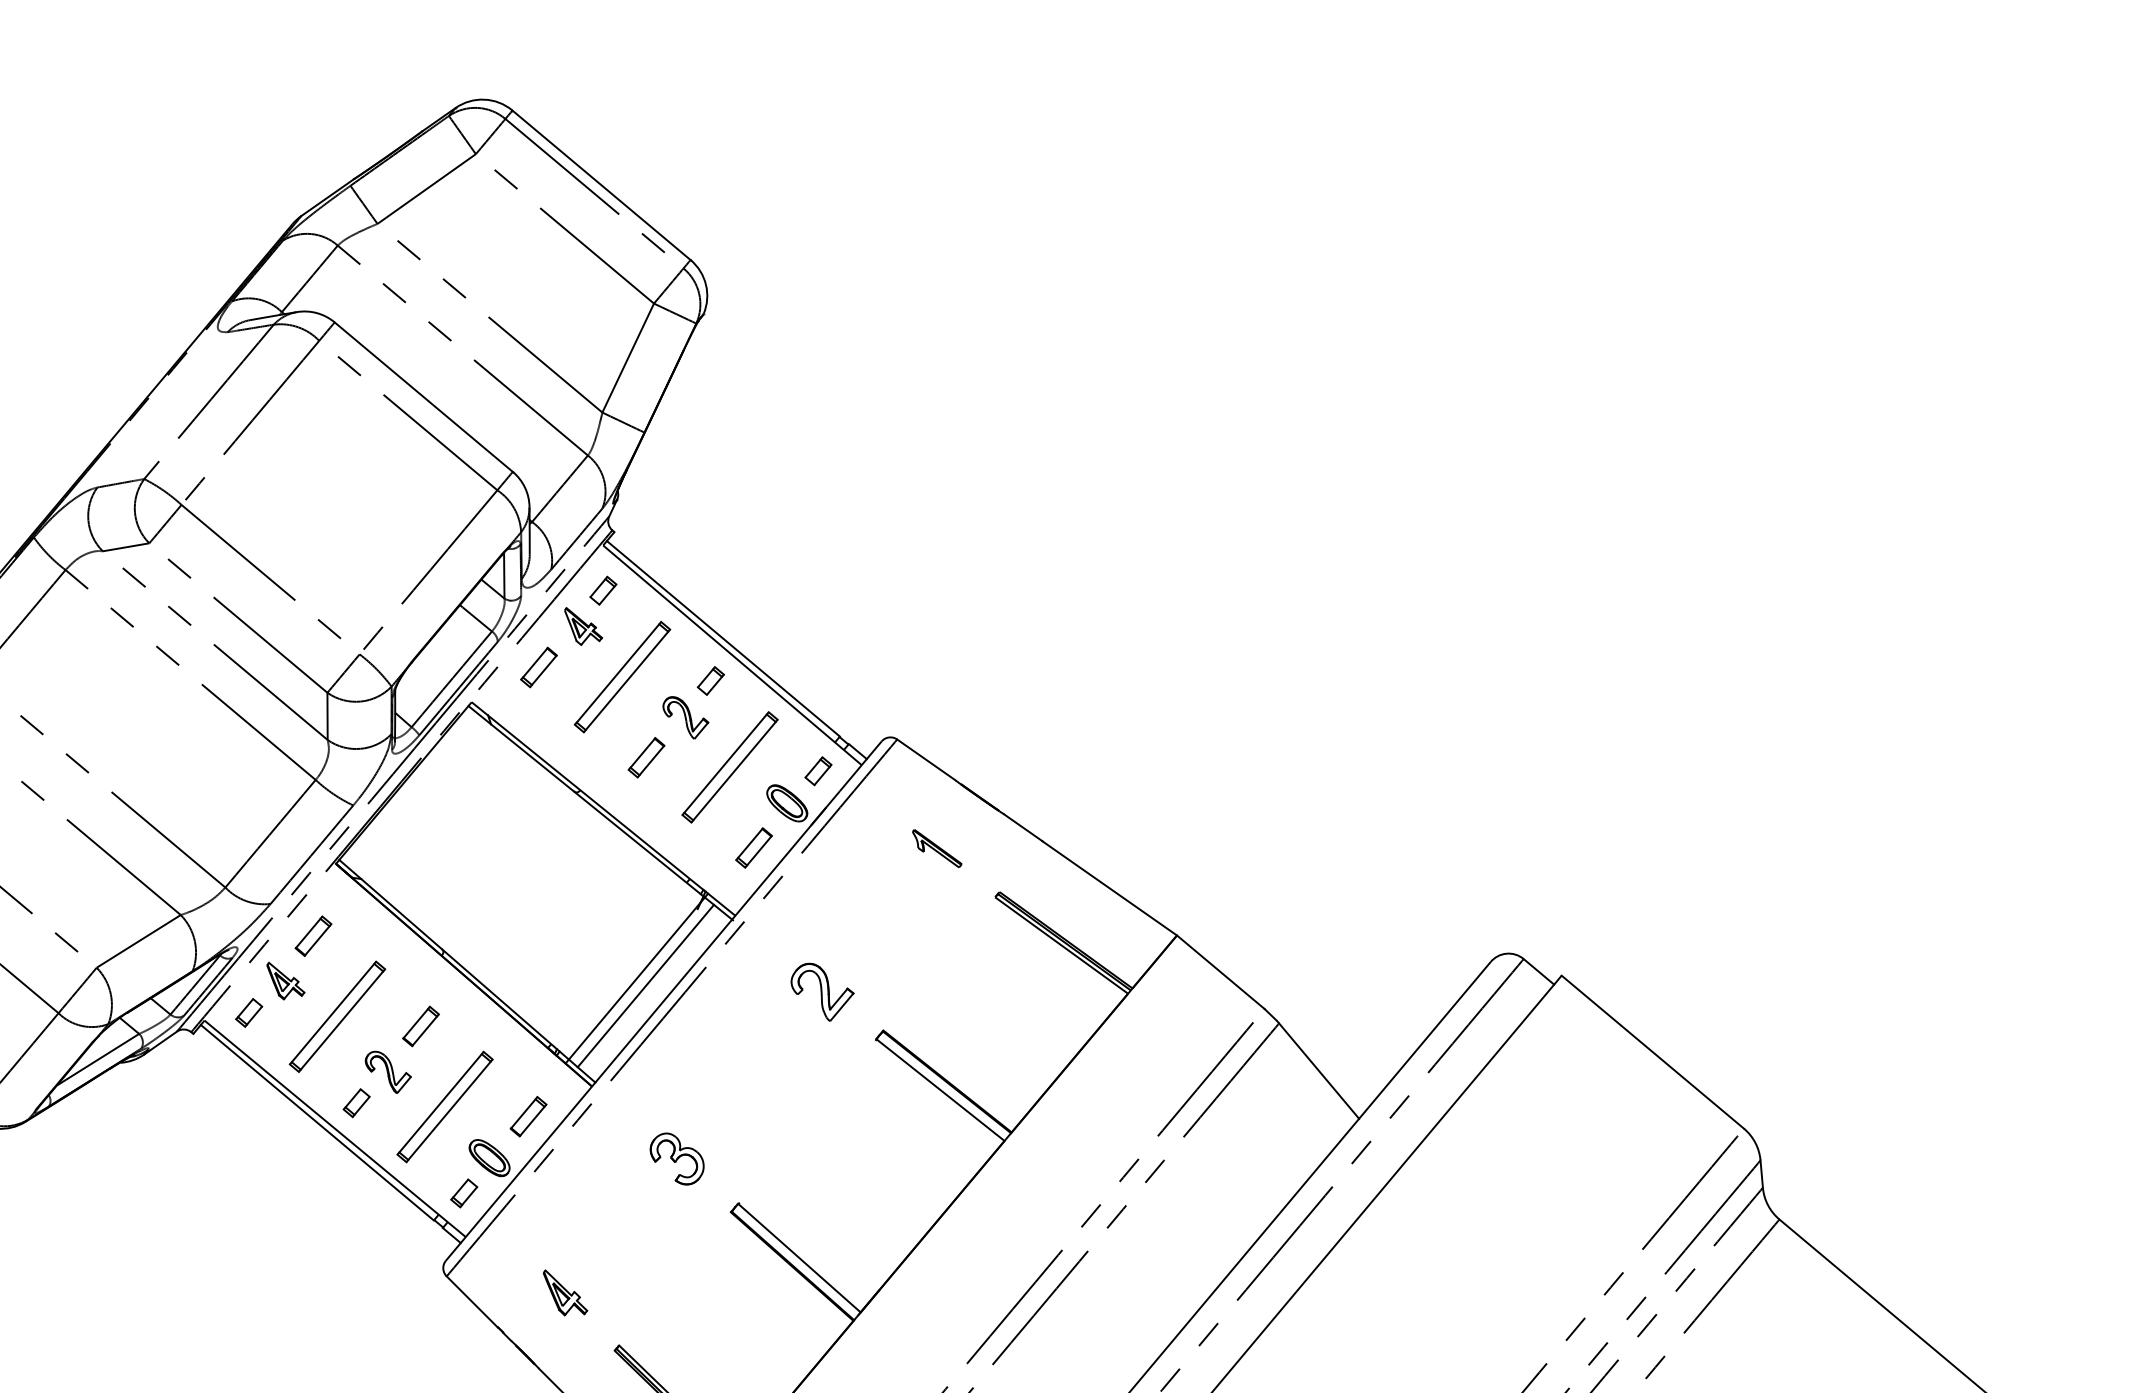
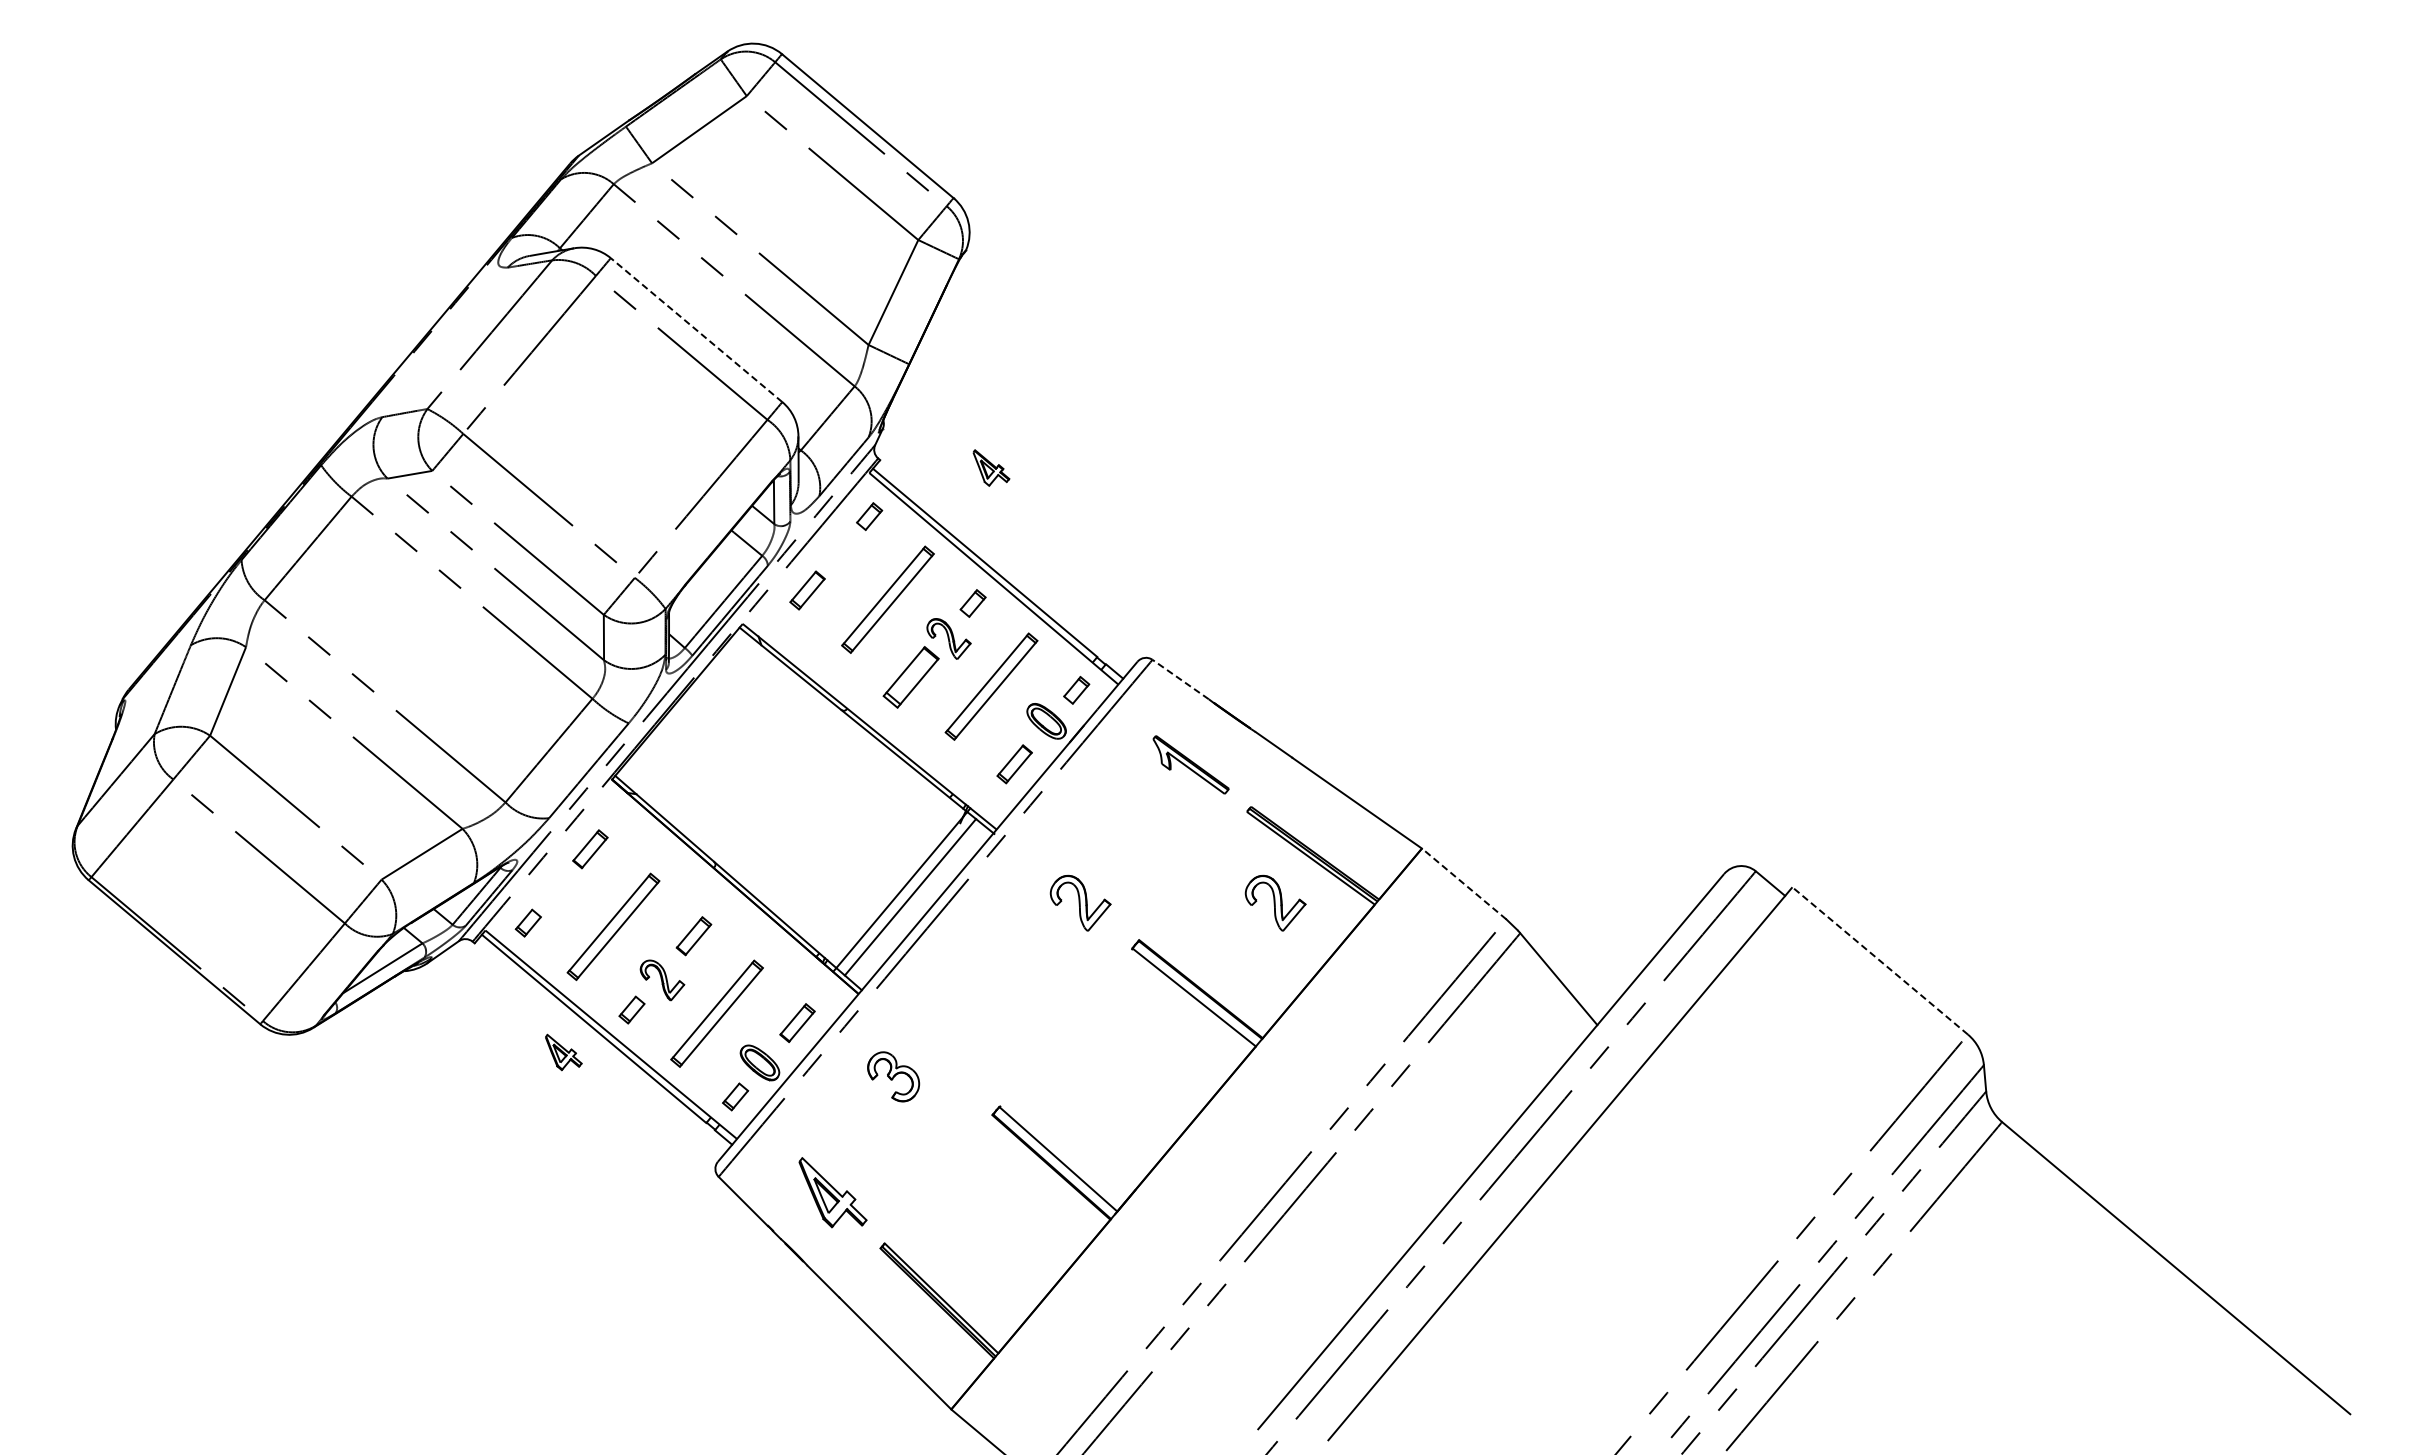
line: (423, 397) -> (696, 330), solid -> dashed
part: (583, 625) -> (991, 467), moved
part: (645, 757) -> (910, 677), size x1.6
line: (926, 759) -> (1180, 679), solid -> dashed
part: (936, 848) -> (1190, 764), size x1.6
line: (1220, 971) -> (1463, 883), solid -> dashed
part: (285, 981) -> (563, 1052), moved
part: (1024, 991) -> (1275, 902), added
line: (1653, 1051) -> (1880, 960), solid -> dashed
part: (677, 1158) -> (893, 1076), moved
part: (564, 1292) -> (832, 1192), size x1.6

